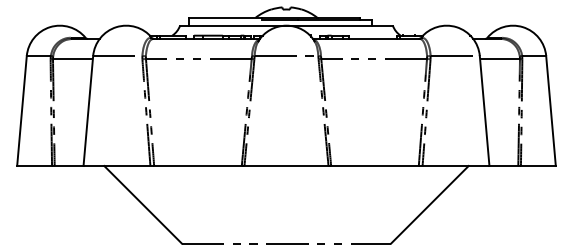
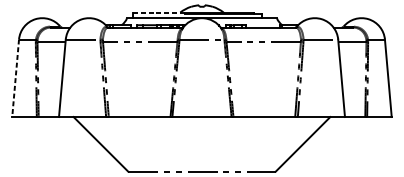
line: (225, 17) -> (159, 12), solid -> dashed
line: (21, 111) -> (15, 78), solid -> dashed

